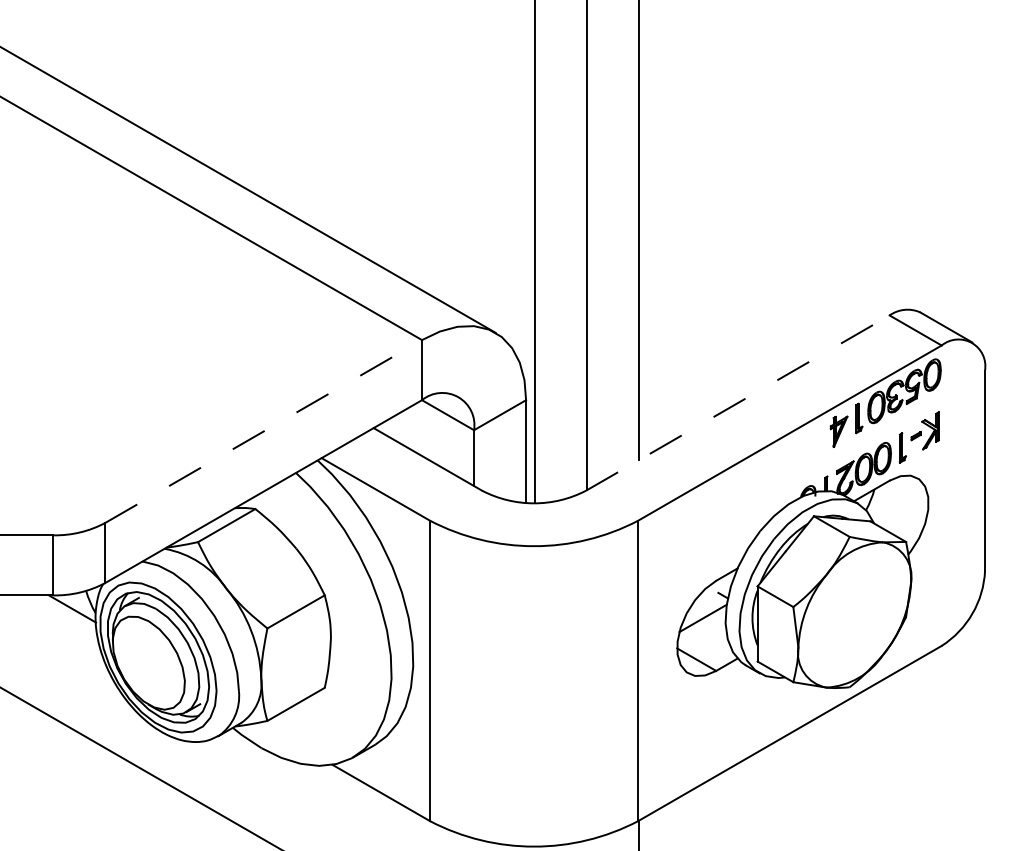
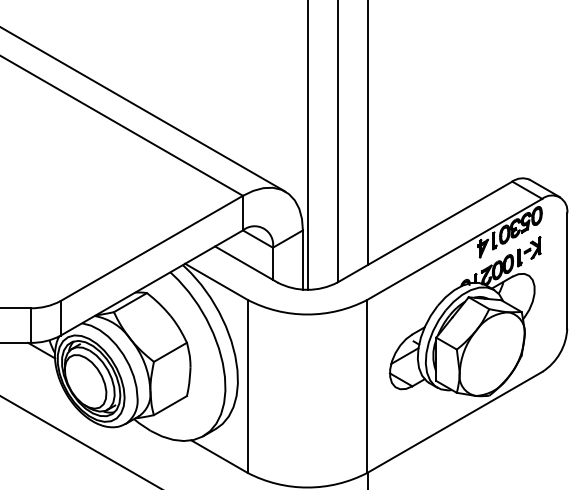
line: (737, 403) -> (424, 232), dashed -> solid
line: (264, 431) -> (152, 248), dashed -> solid

